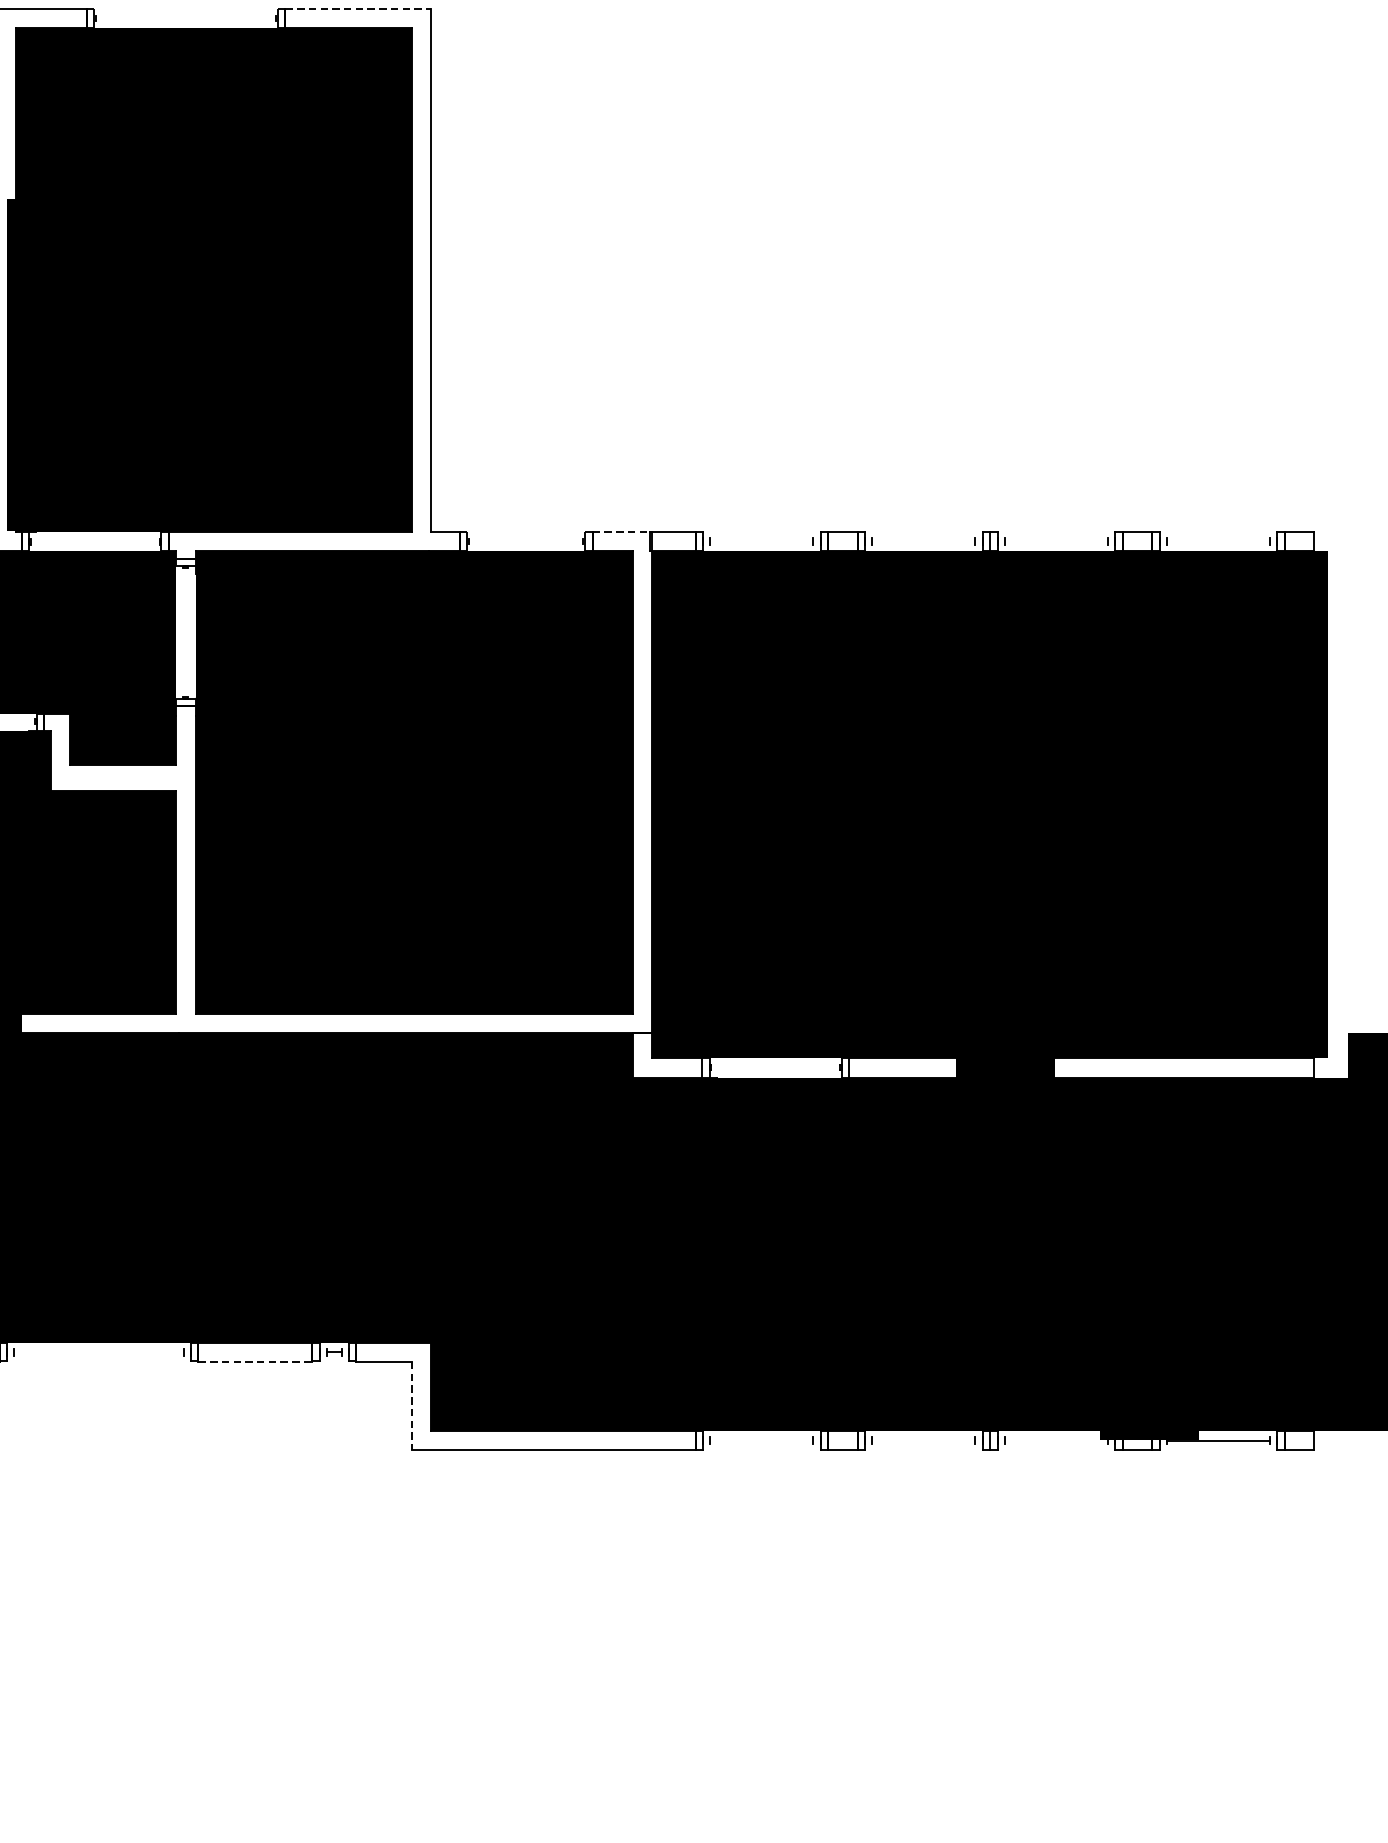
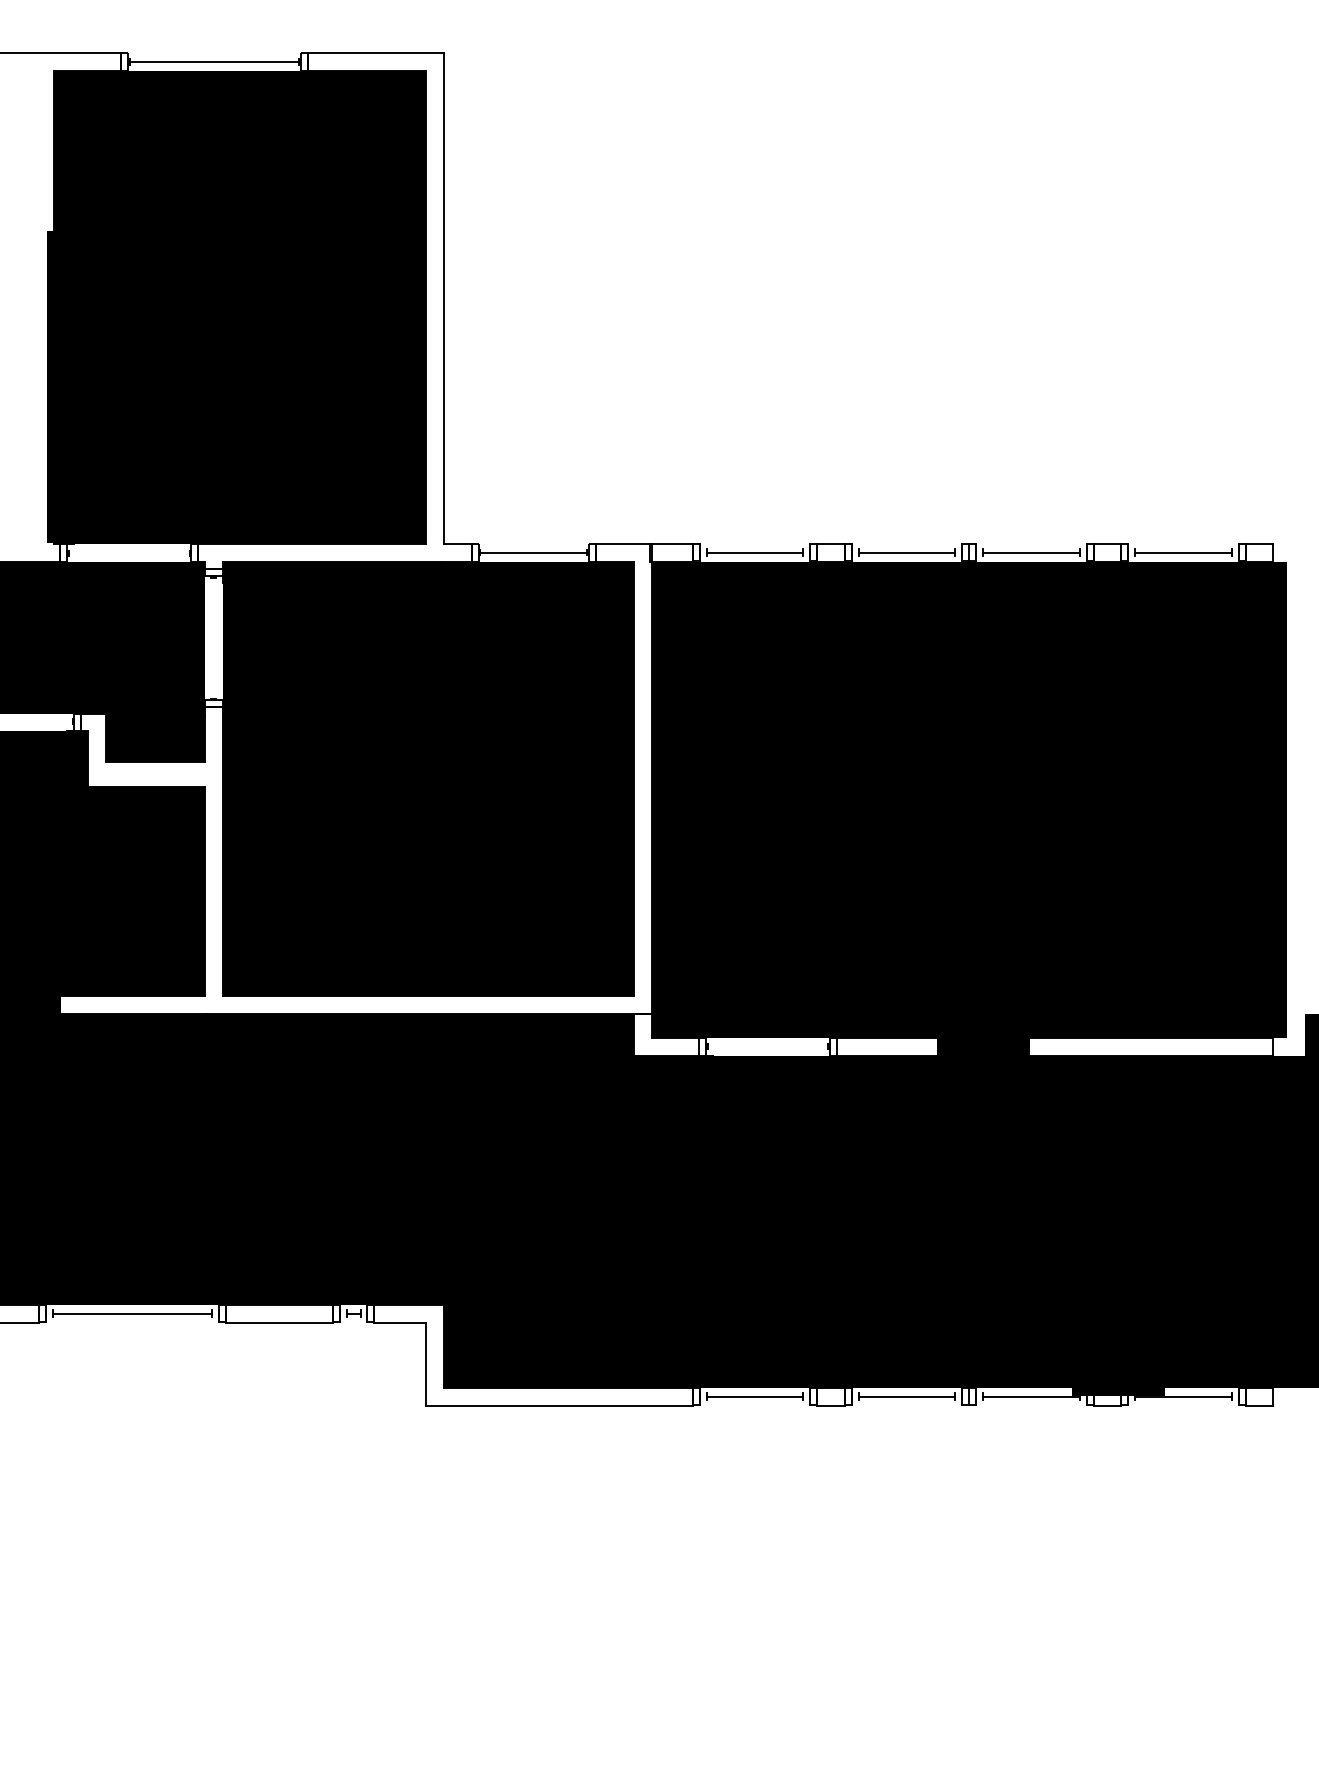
line: (358, 9) -> (376, 53), dashed -> solid
line: (186, 19) -> (214, 62), added
line: (621, 531) -> (623, 543), dashed -> solid
line: (525, 541) -> (533, 552), added
line: (761, 541) -> (754, 552), added
line: (923, 541) -> (906, 552), added
line: (1055, 541) -> (1030, 552), added
line: (1218, 541) -> (1183, 552), added
line: (98, 1352) -> (132, 1313), added
line: (255, 1361) -> (279, 1322), dashed -> solid
line: (411, 1406) -> (426, 1364), dashed -> solid
line: (761, 1440) -> (754, 1396), added
line: (923, 1440) -> (906, 1396), added
line: (1055, 1440) -> (1030, 1396), added

